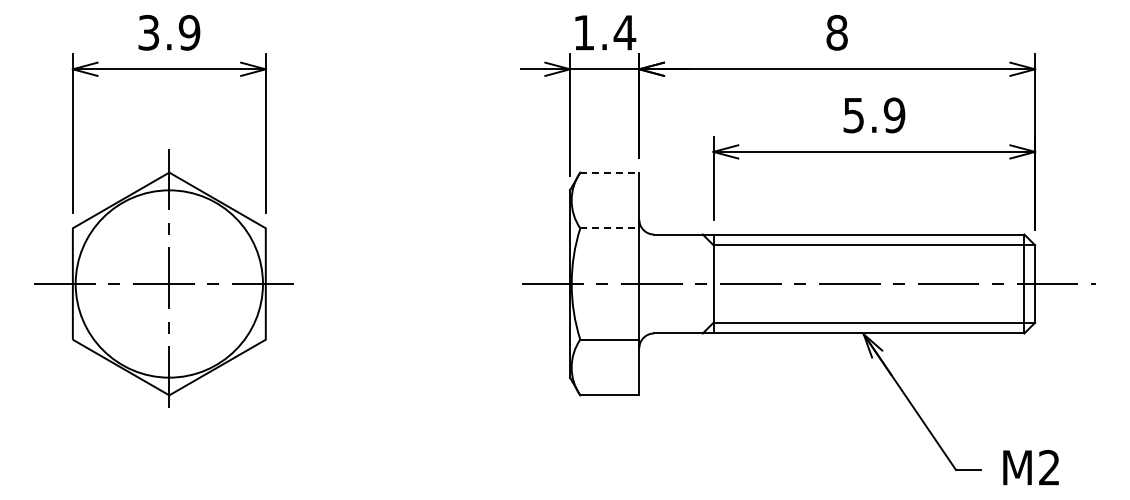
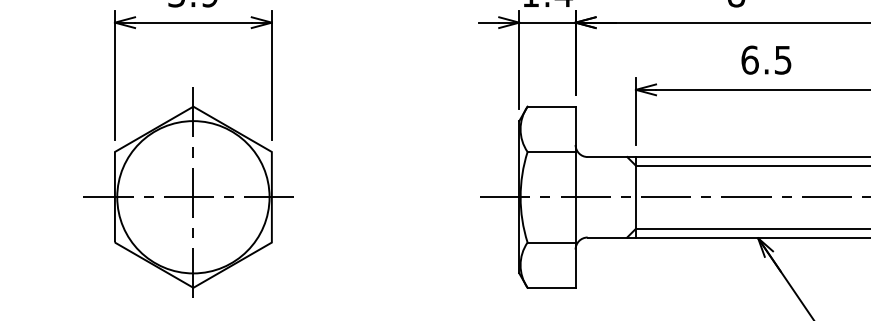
text: (874, 115) -> (766, 60), 5.9 -> 6.5
line: (609, 172) -> (551, 106), dashed -> solid
line: (609, 228) -> (551, 152), dashed -> solid

